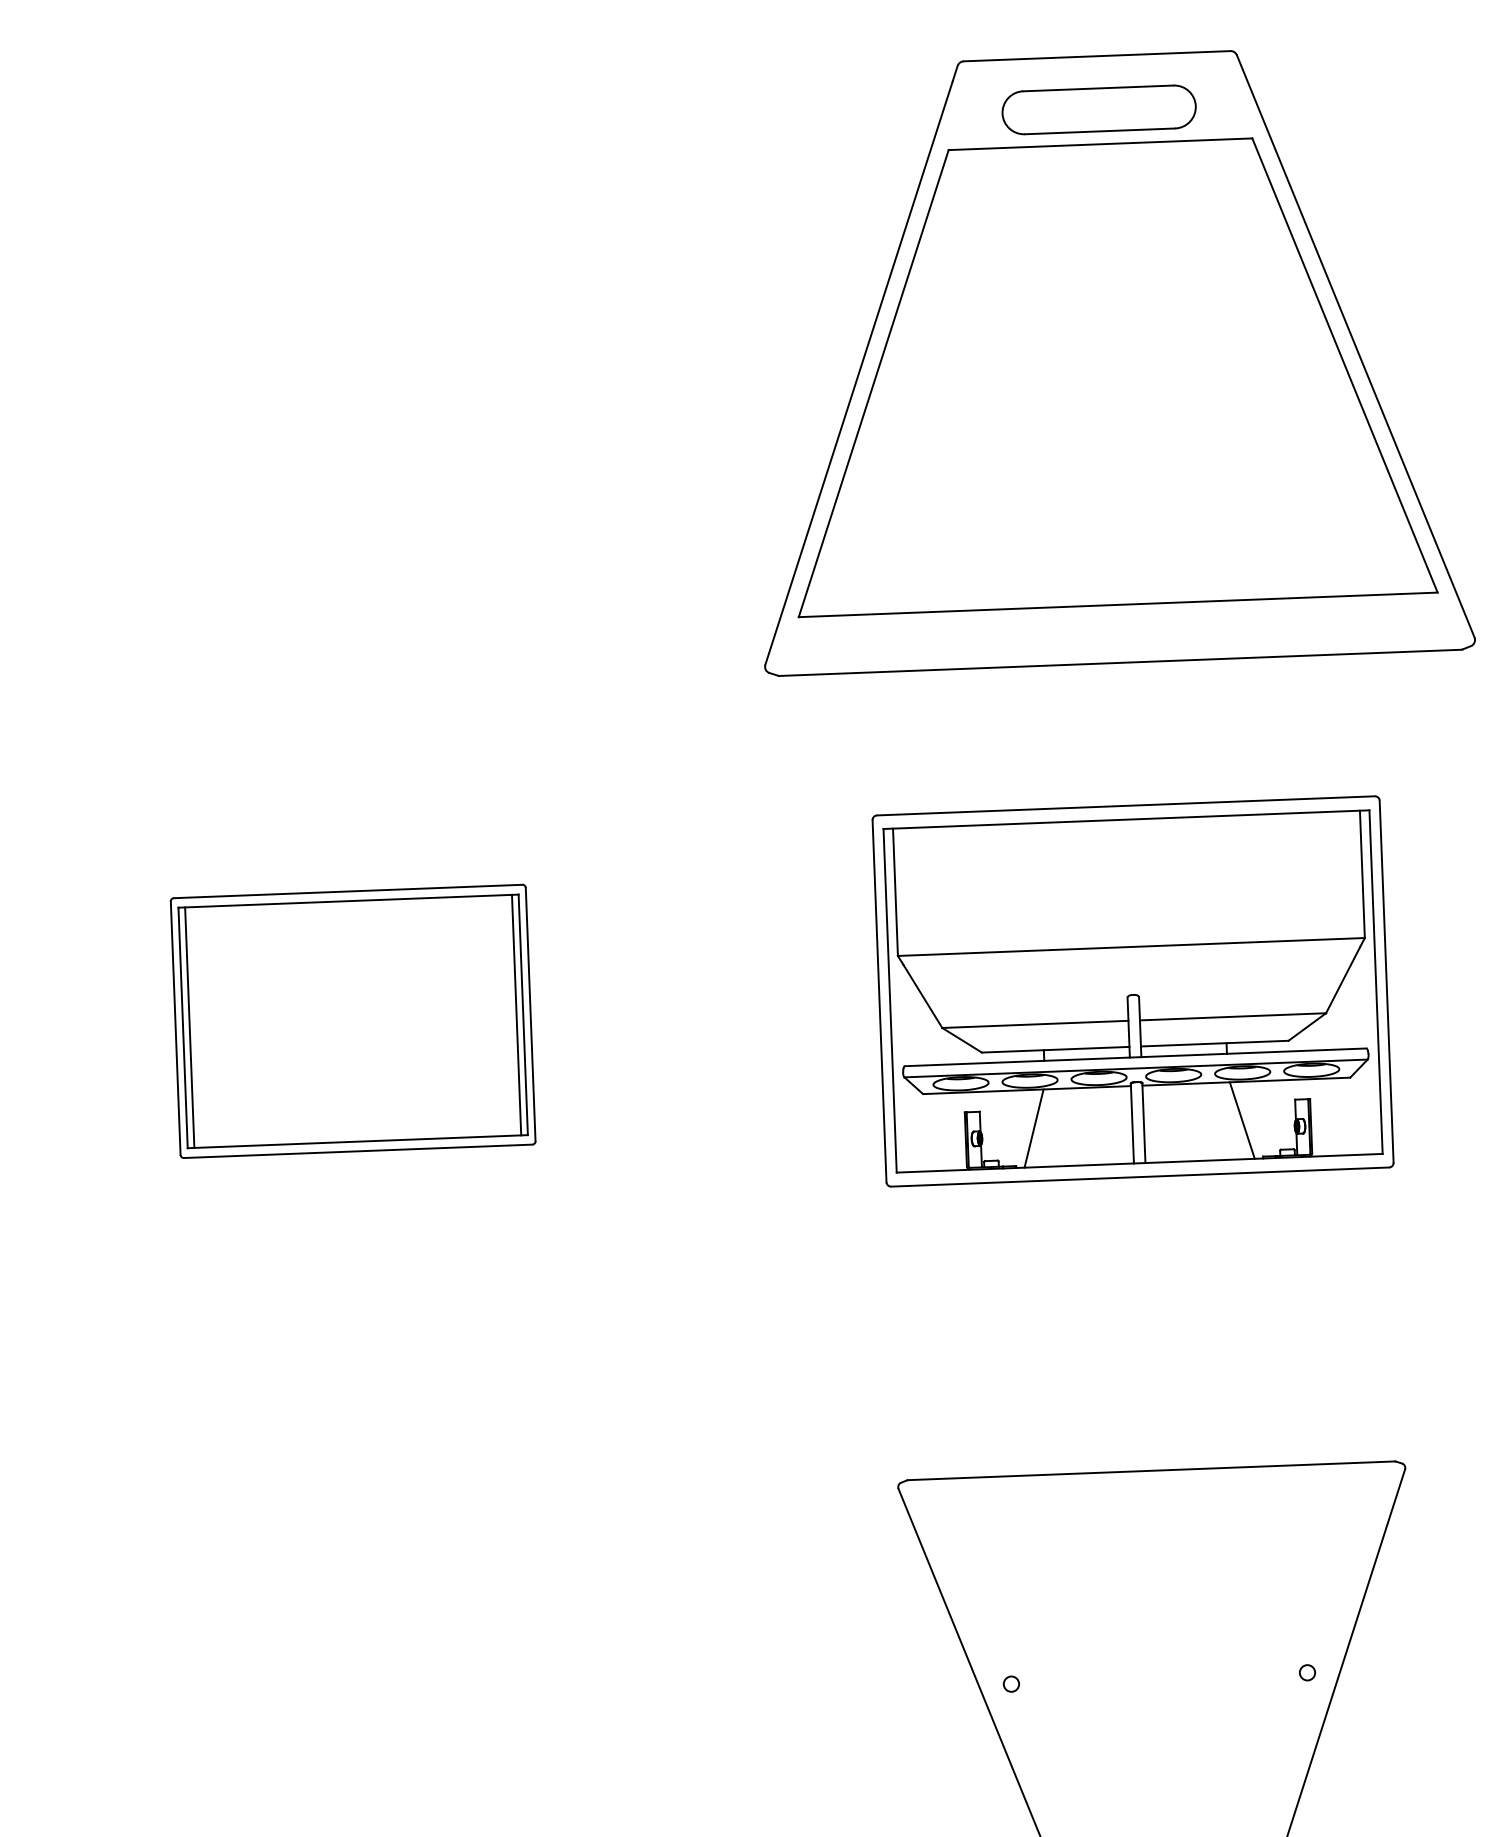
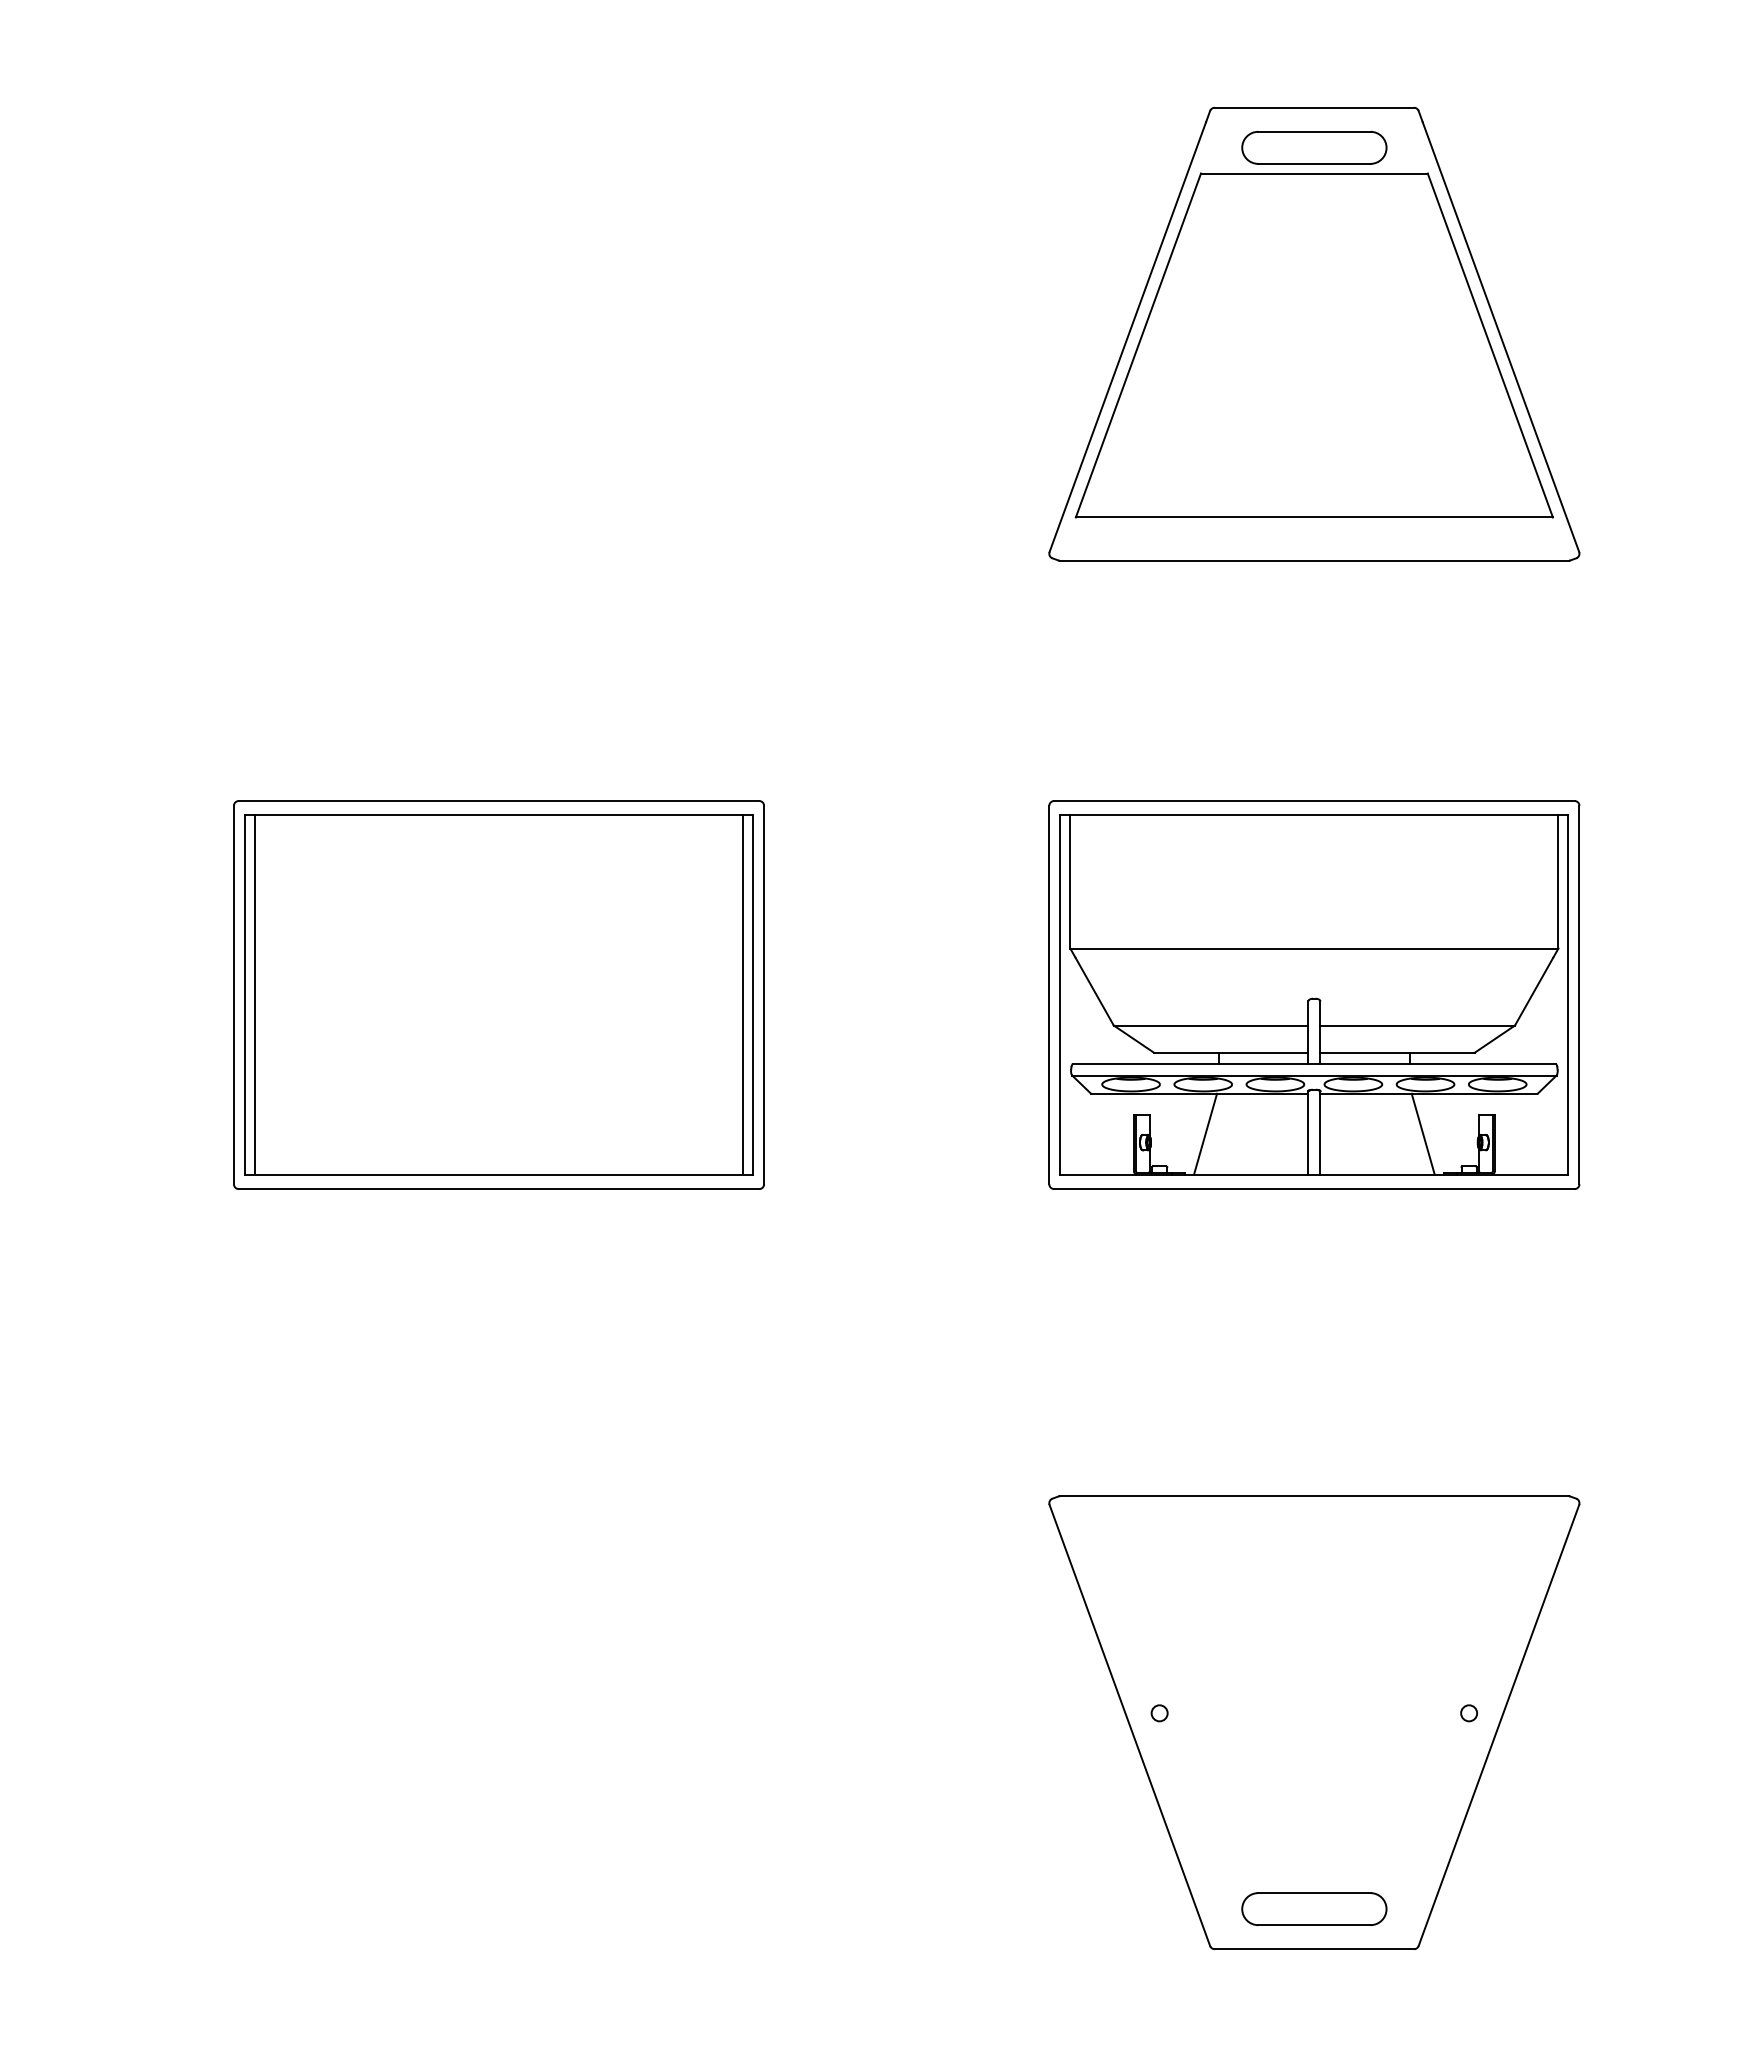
part: (1108, 358) -> (1314, 333), size x0.71
part: (352, 1020) -> (498, 994), size x1.43

